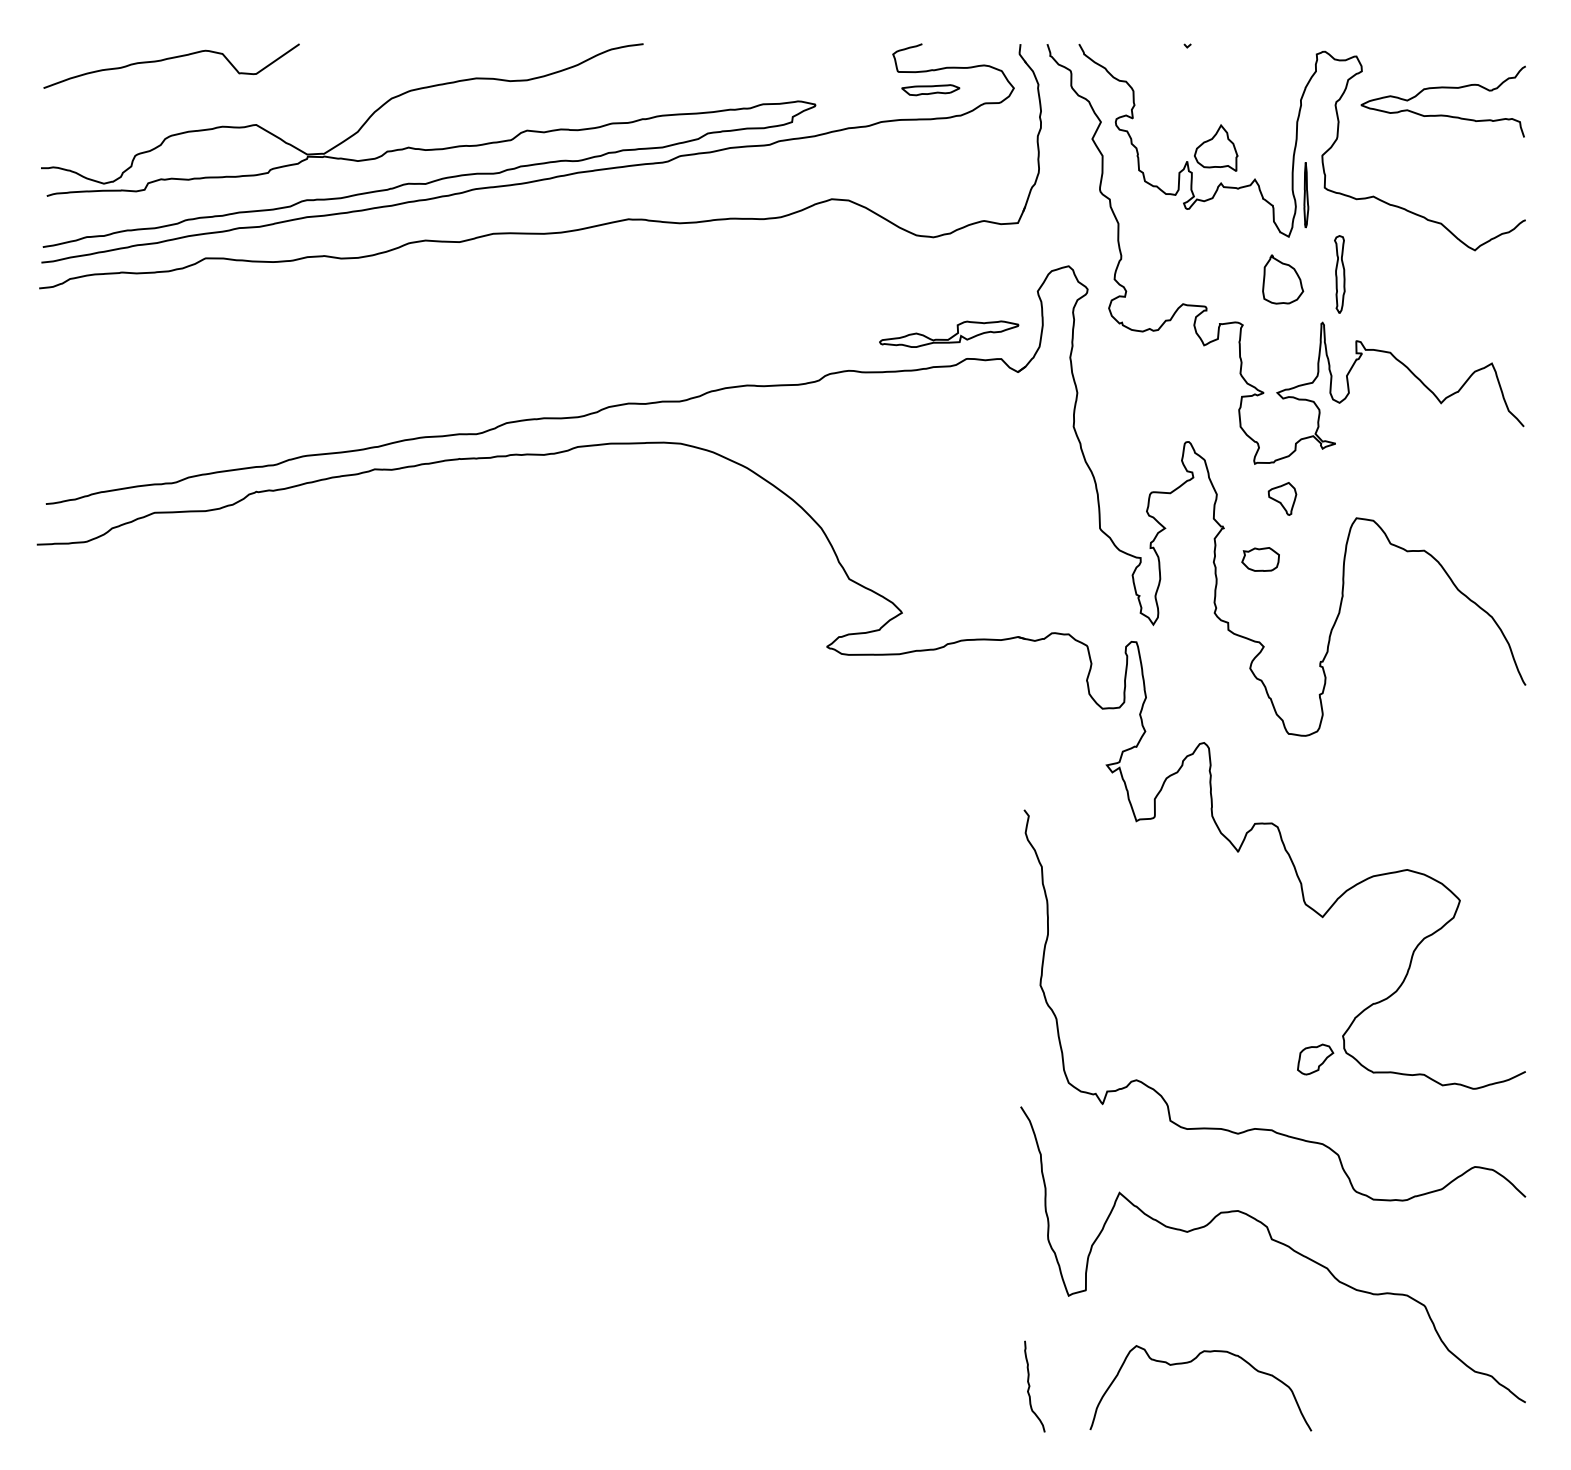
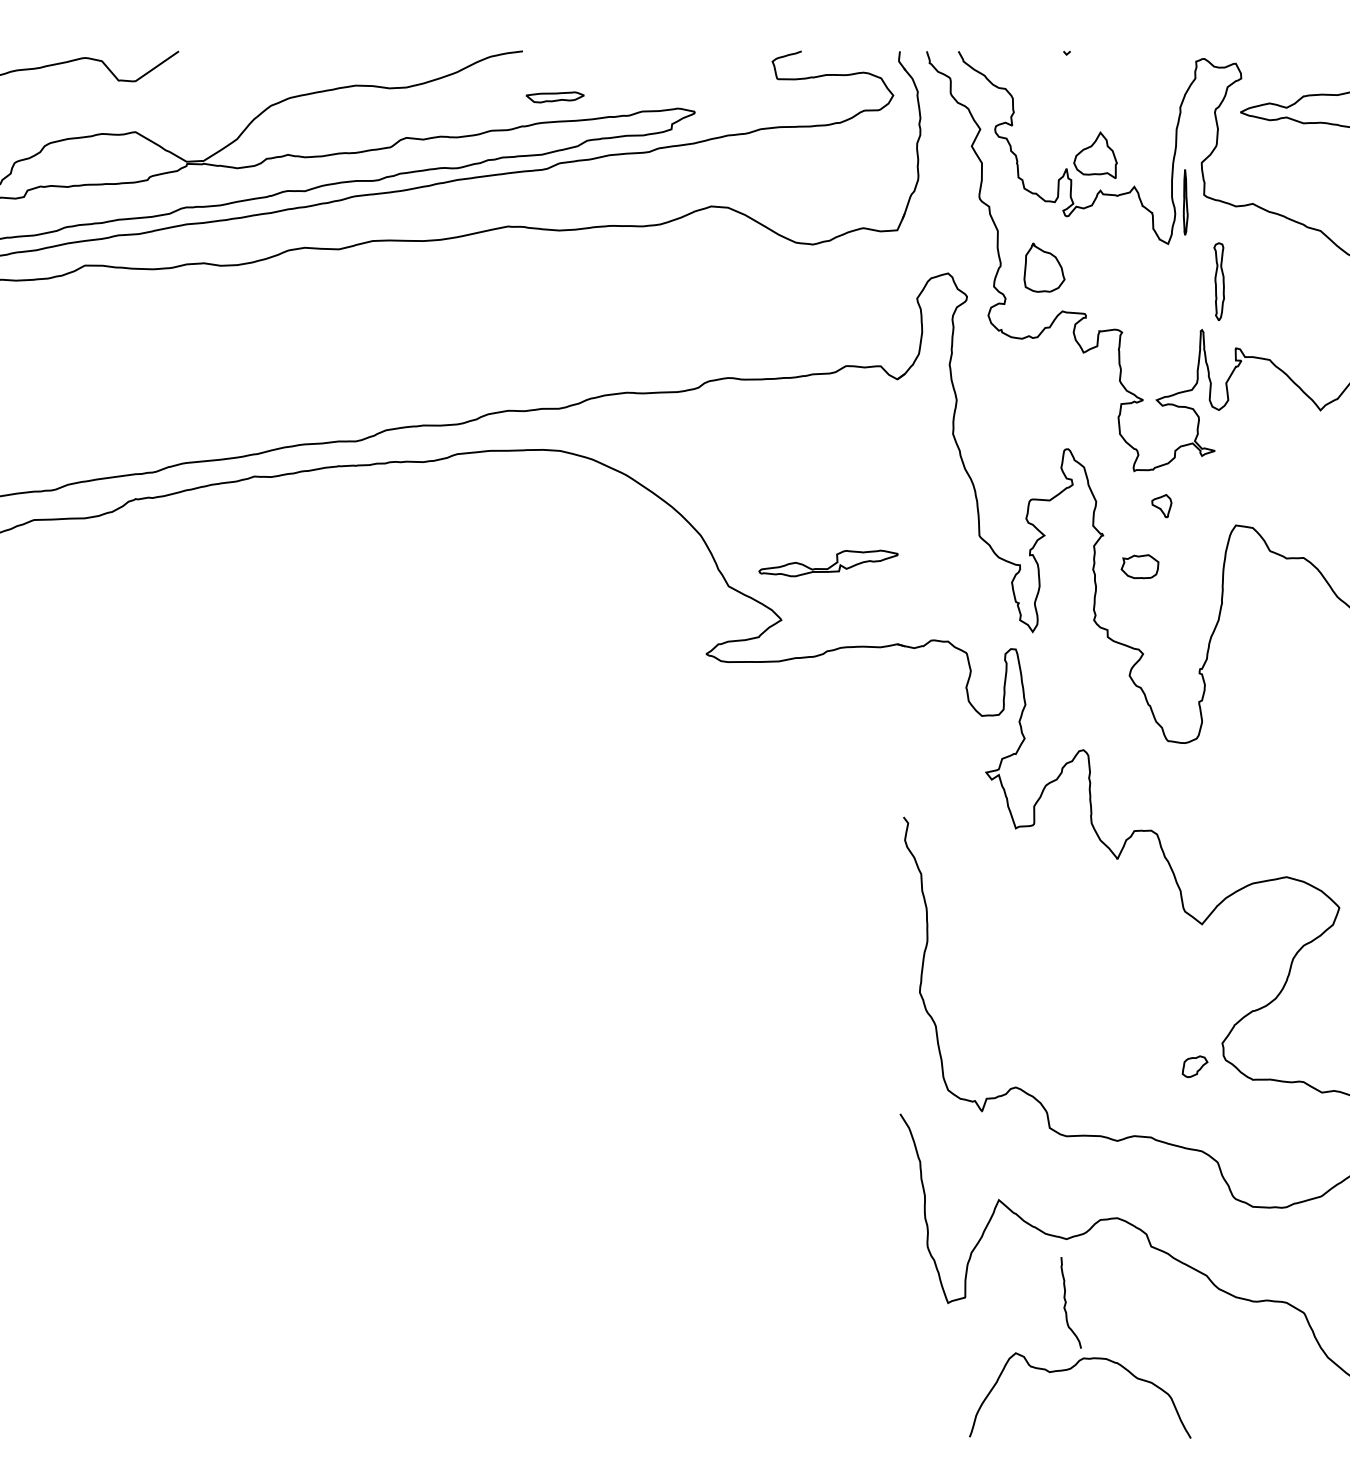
part: (930, 90) -> (554, 97), moved
part: (1283, 279) -> (1044, 267), moved
part: (949, 333) -> (828, 562), moved
part: (1282, 498) -> (1161, 505), size x0.7
part: (1315, 1059) -> (1194, 1066), size x0.7
curve: (1030, 1386) -> (1066, 1302), moved

